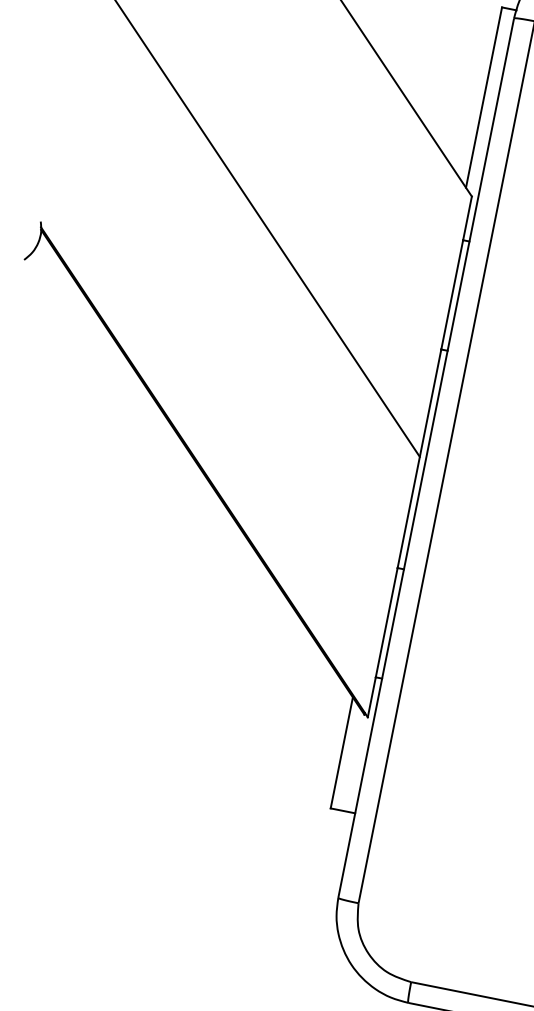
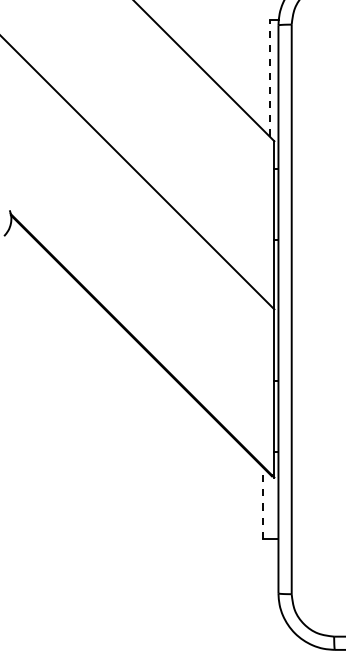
line: (484, 96) -> (269, 77), solid -> dashed
line: (341, 752) -> (262, 502), solid -> dashed

